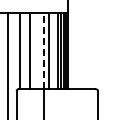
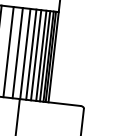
line: (37, 51) -> (17, 53), added
line: (44, 51) -> (25, 54), dashed -> solid
line: (53, 51) -> (36, 55), added

